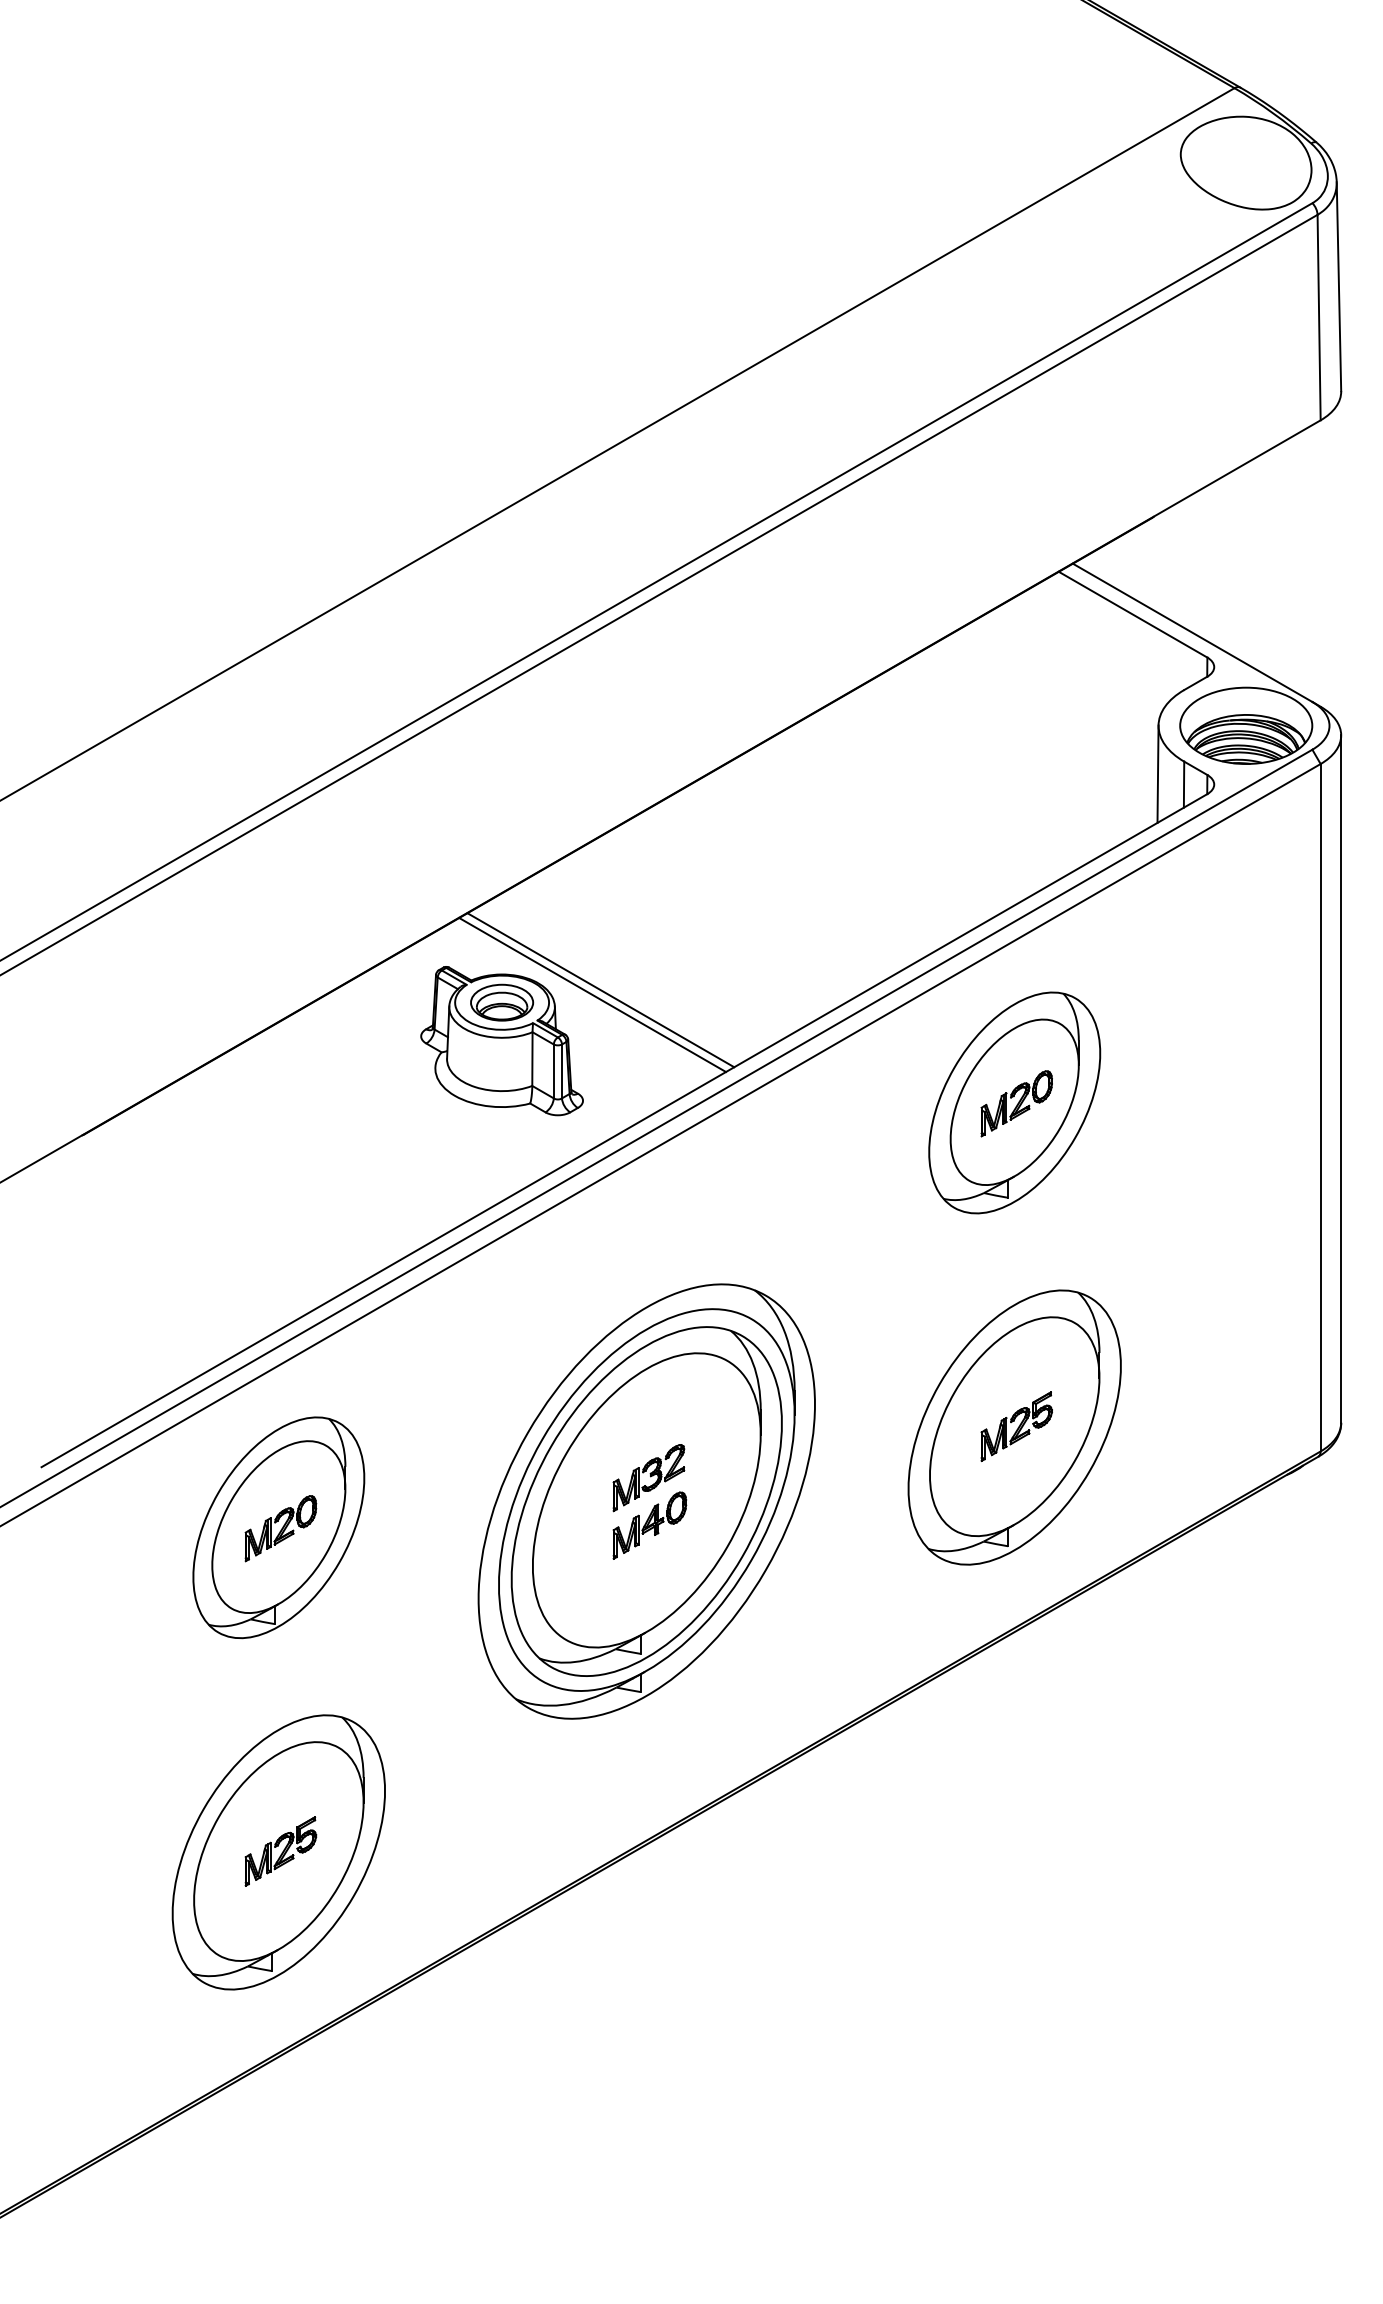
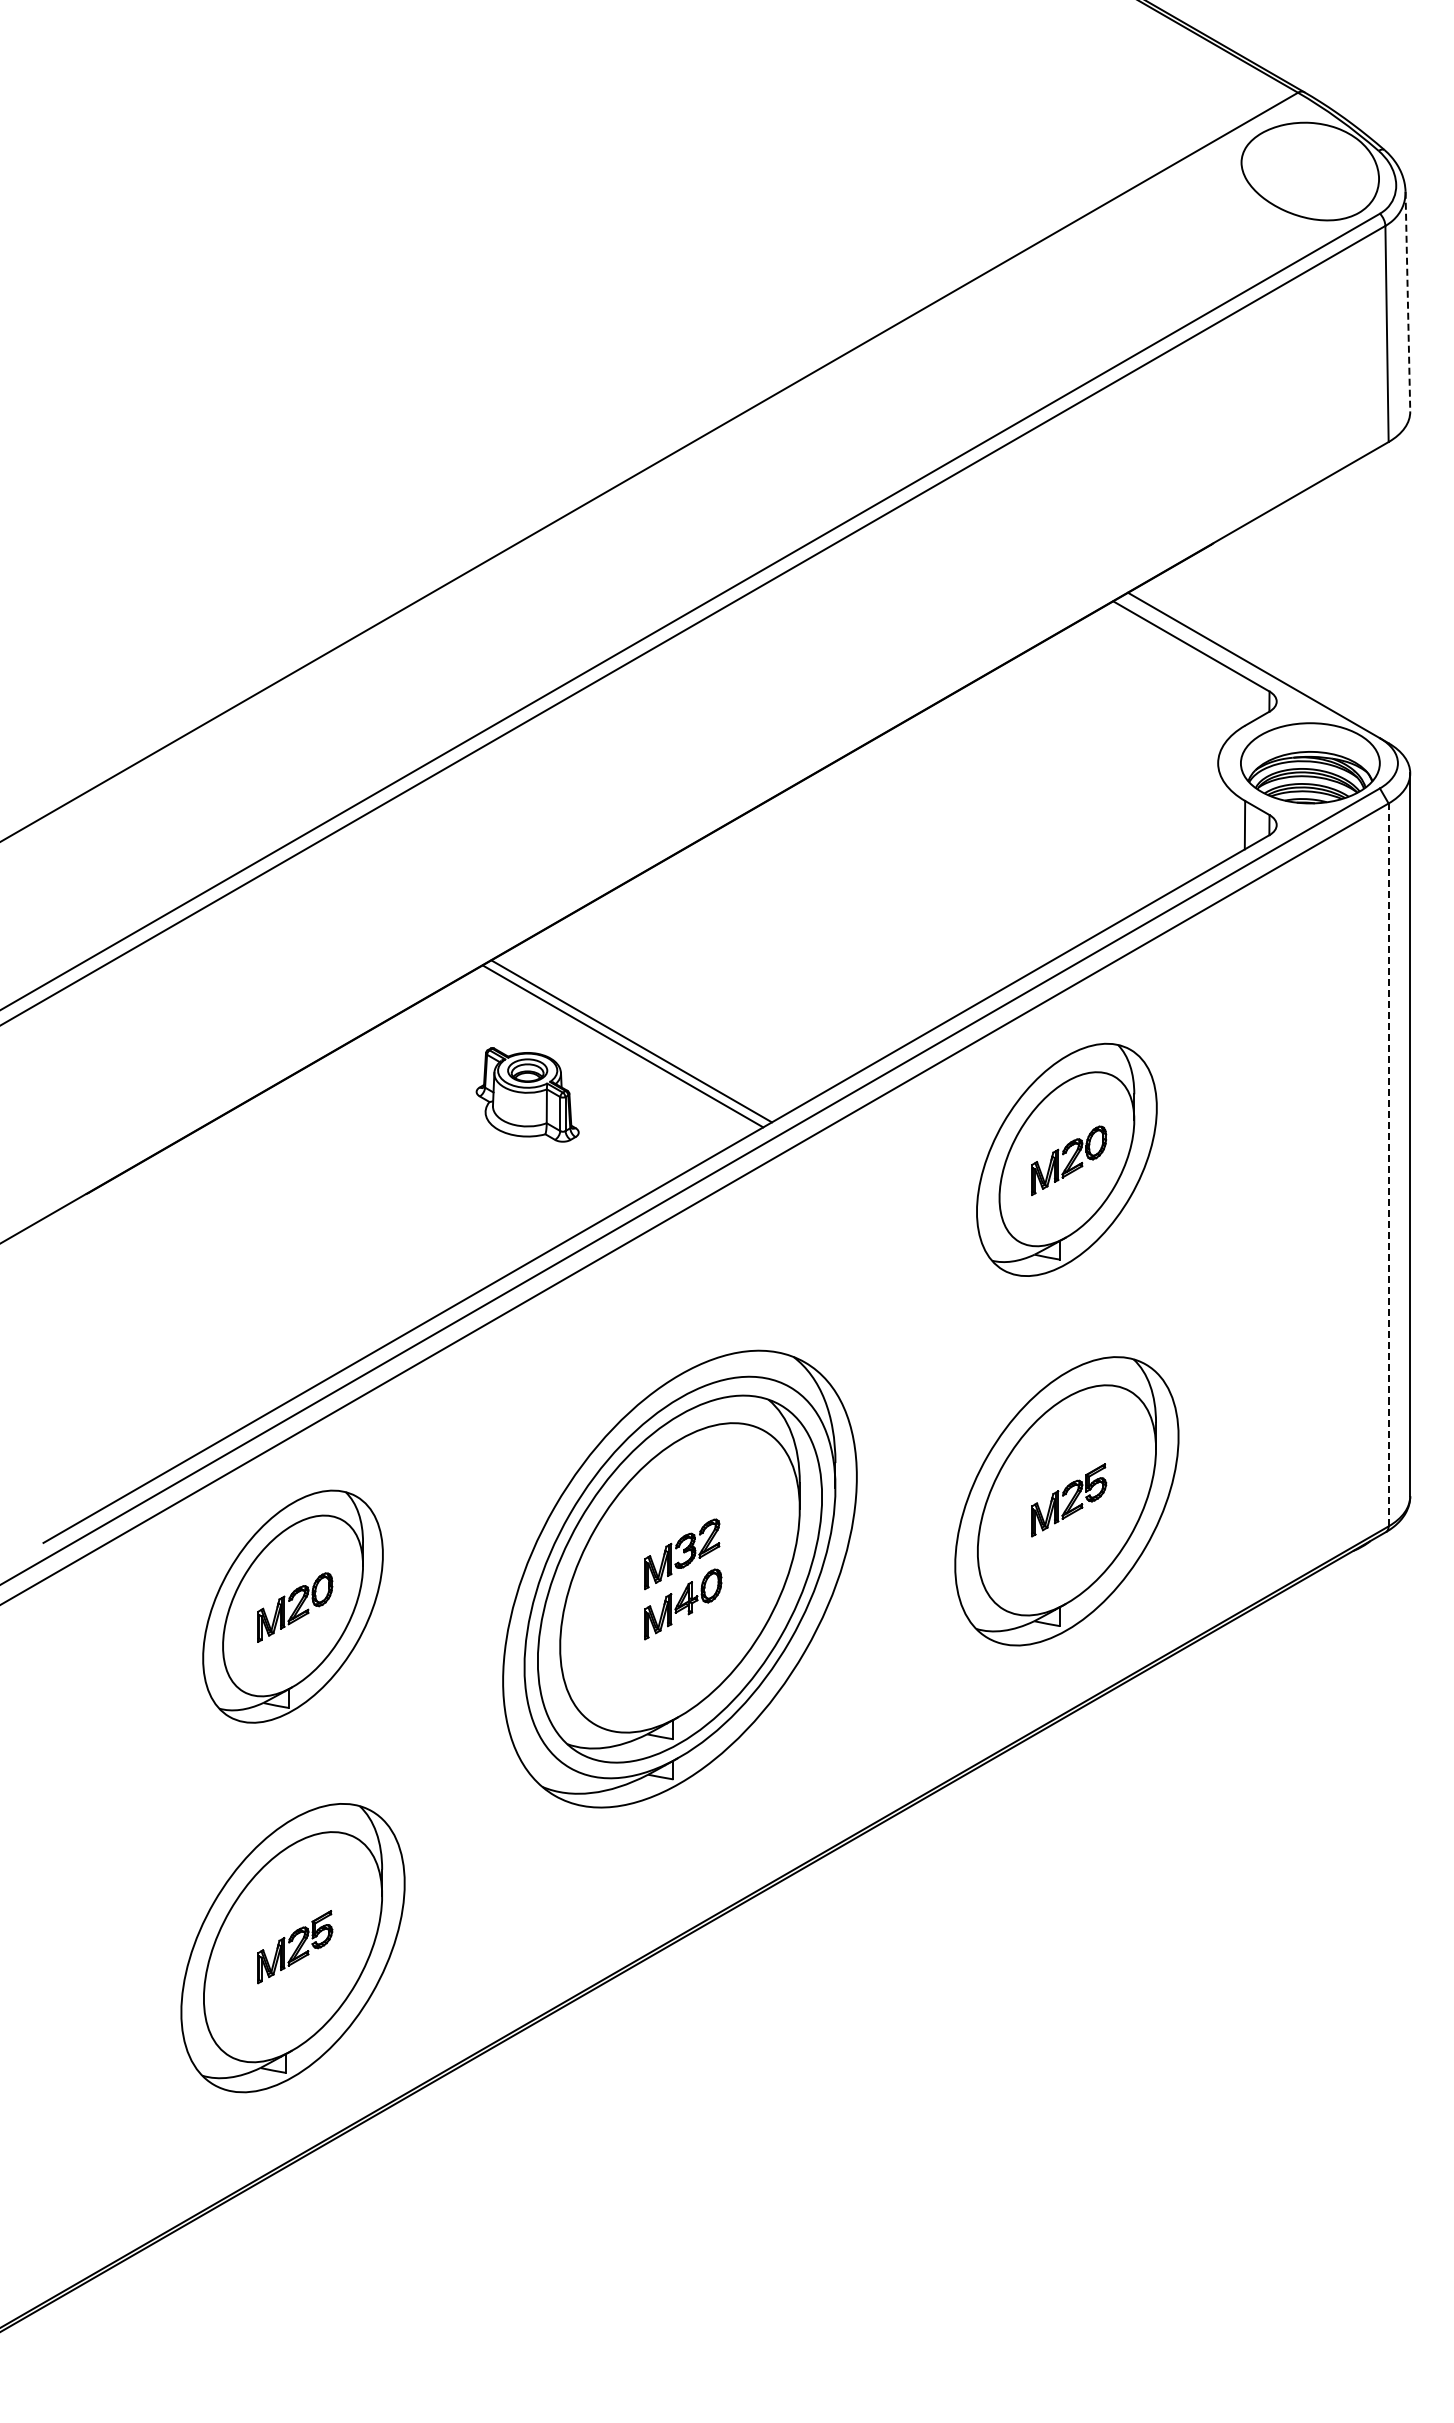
line: (1338, 286) -> (1407, 301), solid -> dashed
line: (1157, 774) -> (1217, 814), removed
part: (501, 1040) -> (527, 1094), size x0.6
line: (1320, 1108) -> (1388, 1165), solid -> dashed

